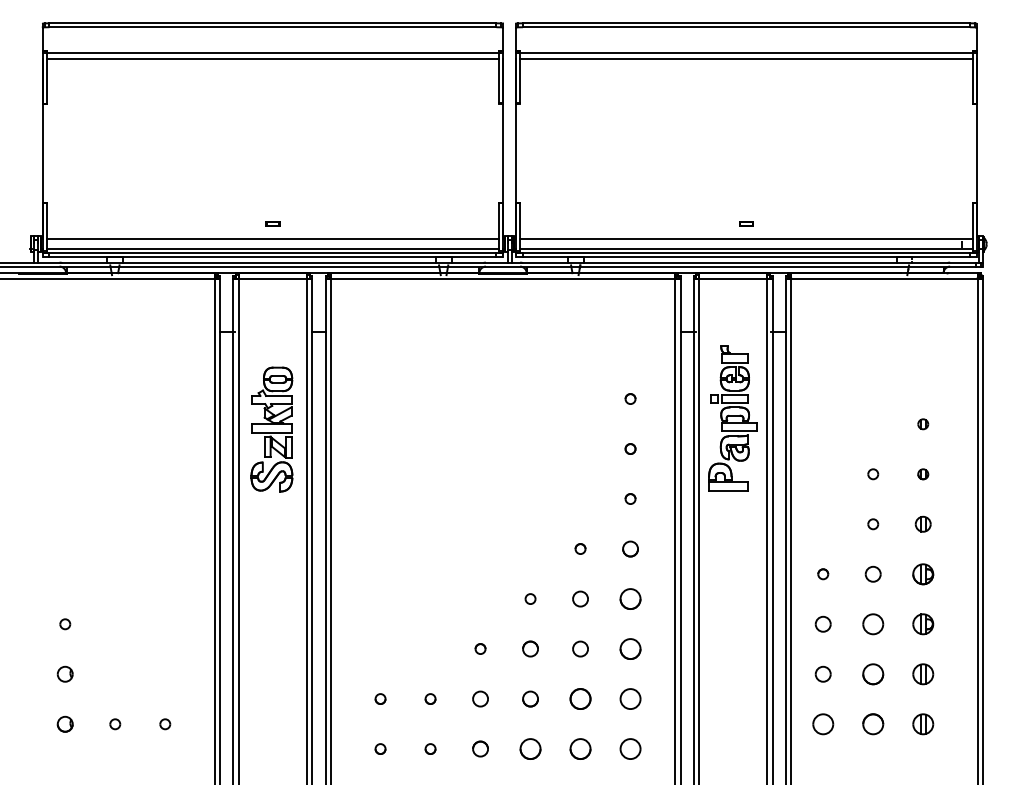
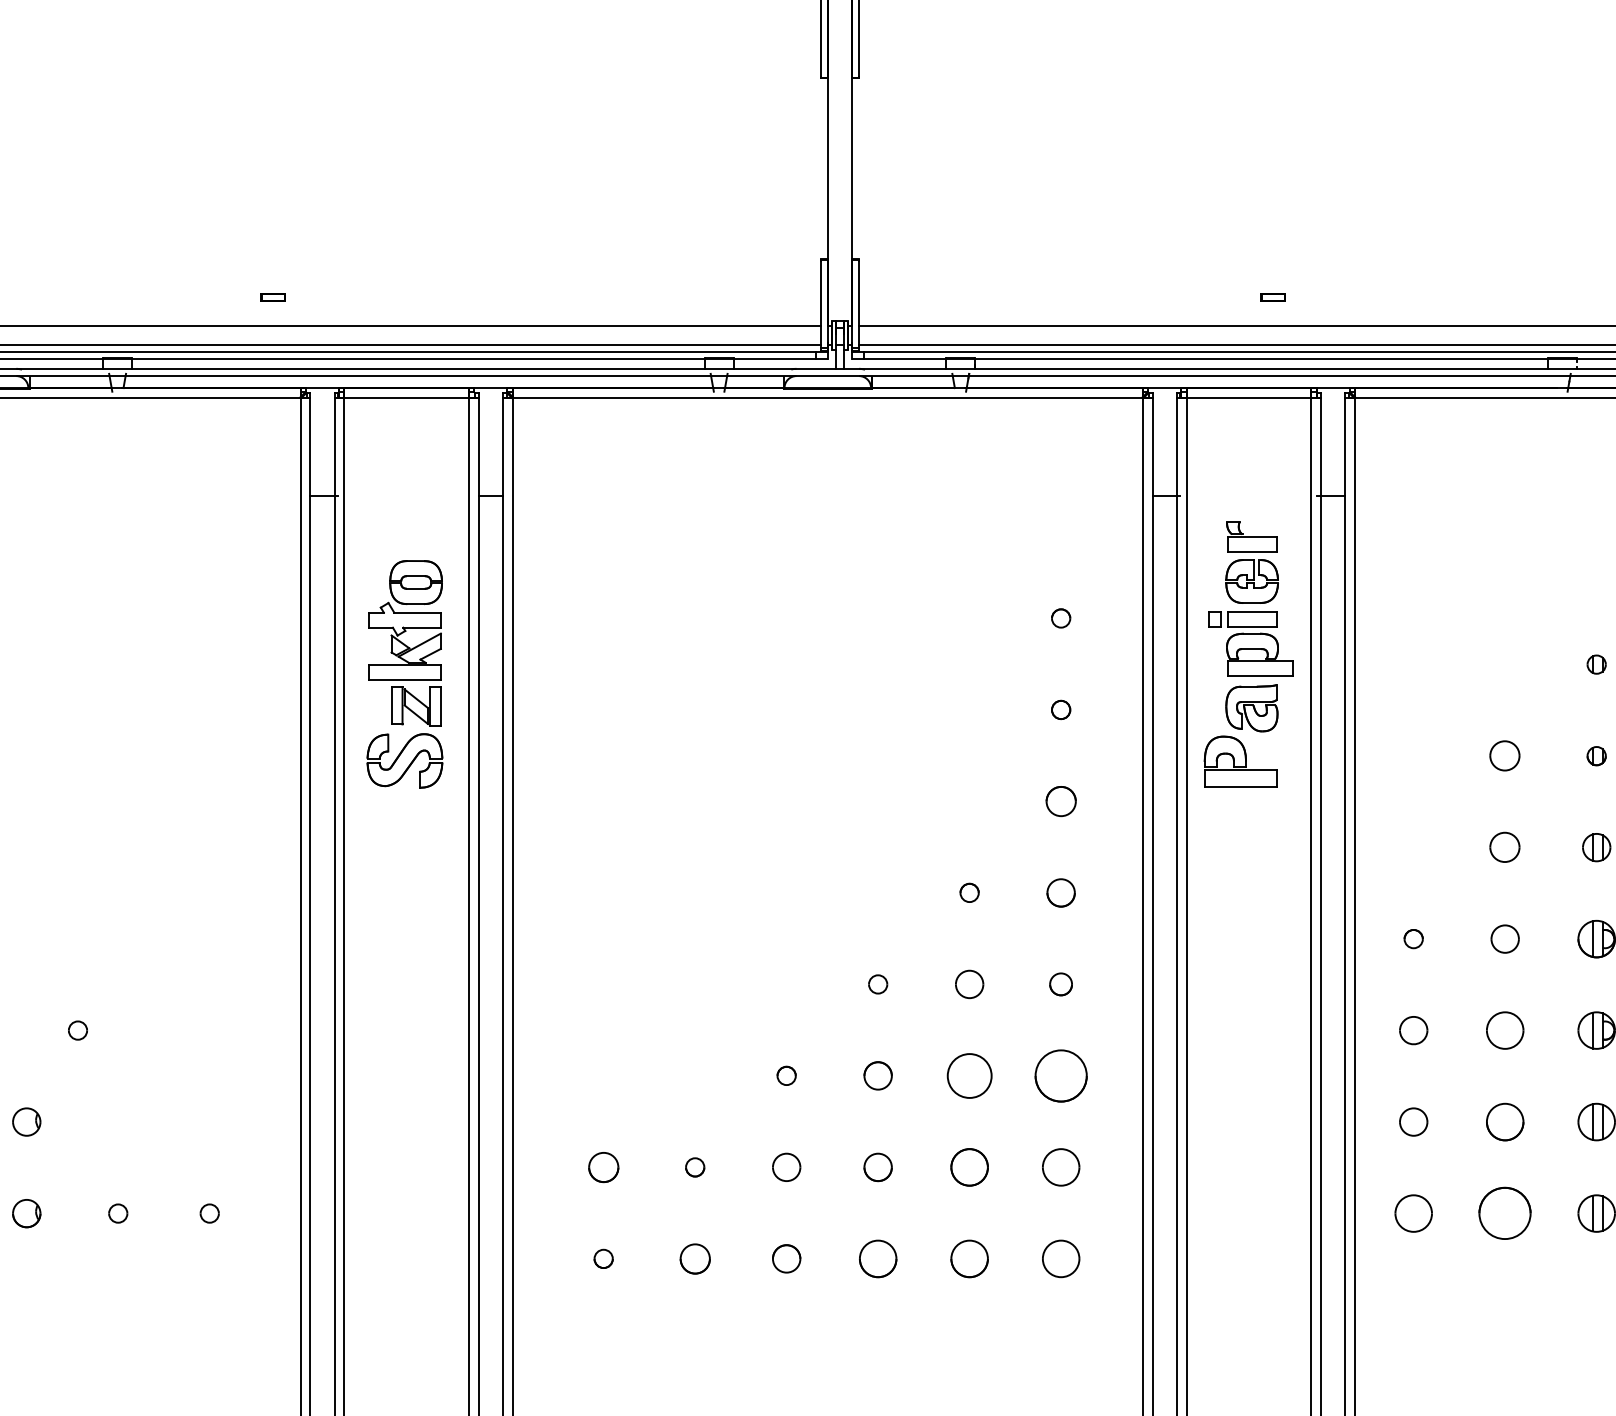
part: (272, 223) -> (272, 297), moved
part: (873, 474) -> (1505, 756), size x1.6
part: (630, 498) -> (1061, 800), size x1.6
part: (873, 524) -> (1505, 847), size x1.6
part: (630, 598) -> (1061, 983), size x0.6
part: (65, 624) -> (78, 1030), moved
part: (580, 648) -> (969, 1074), size x1.6
part: (630, 648) -> (1061, 1074), size x1.4
part: (380, 698) -> (603, 1166), size x1.6
part: (873, 724) -> (1505, 1213), size x1.4
part: (430, 748) -> (695, 1257), size x1.6

